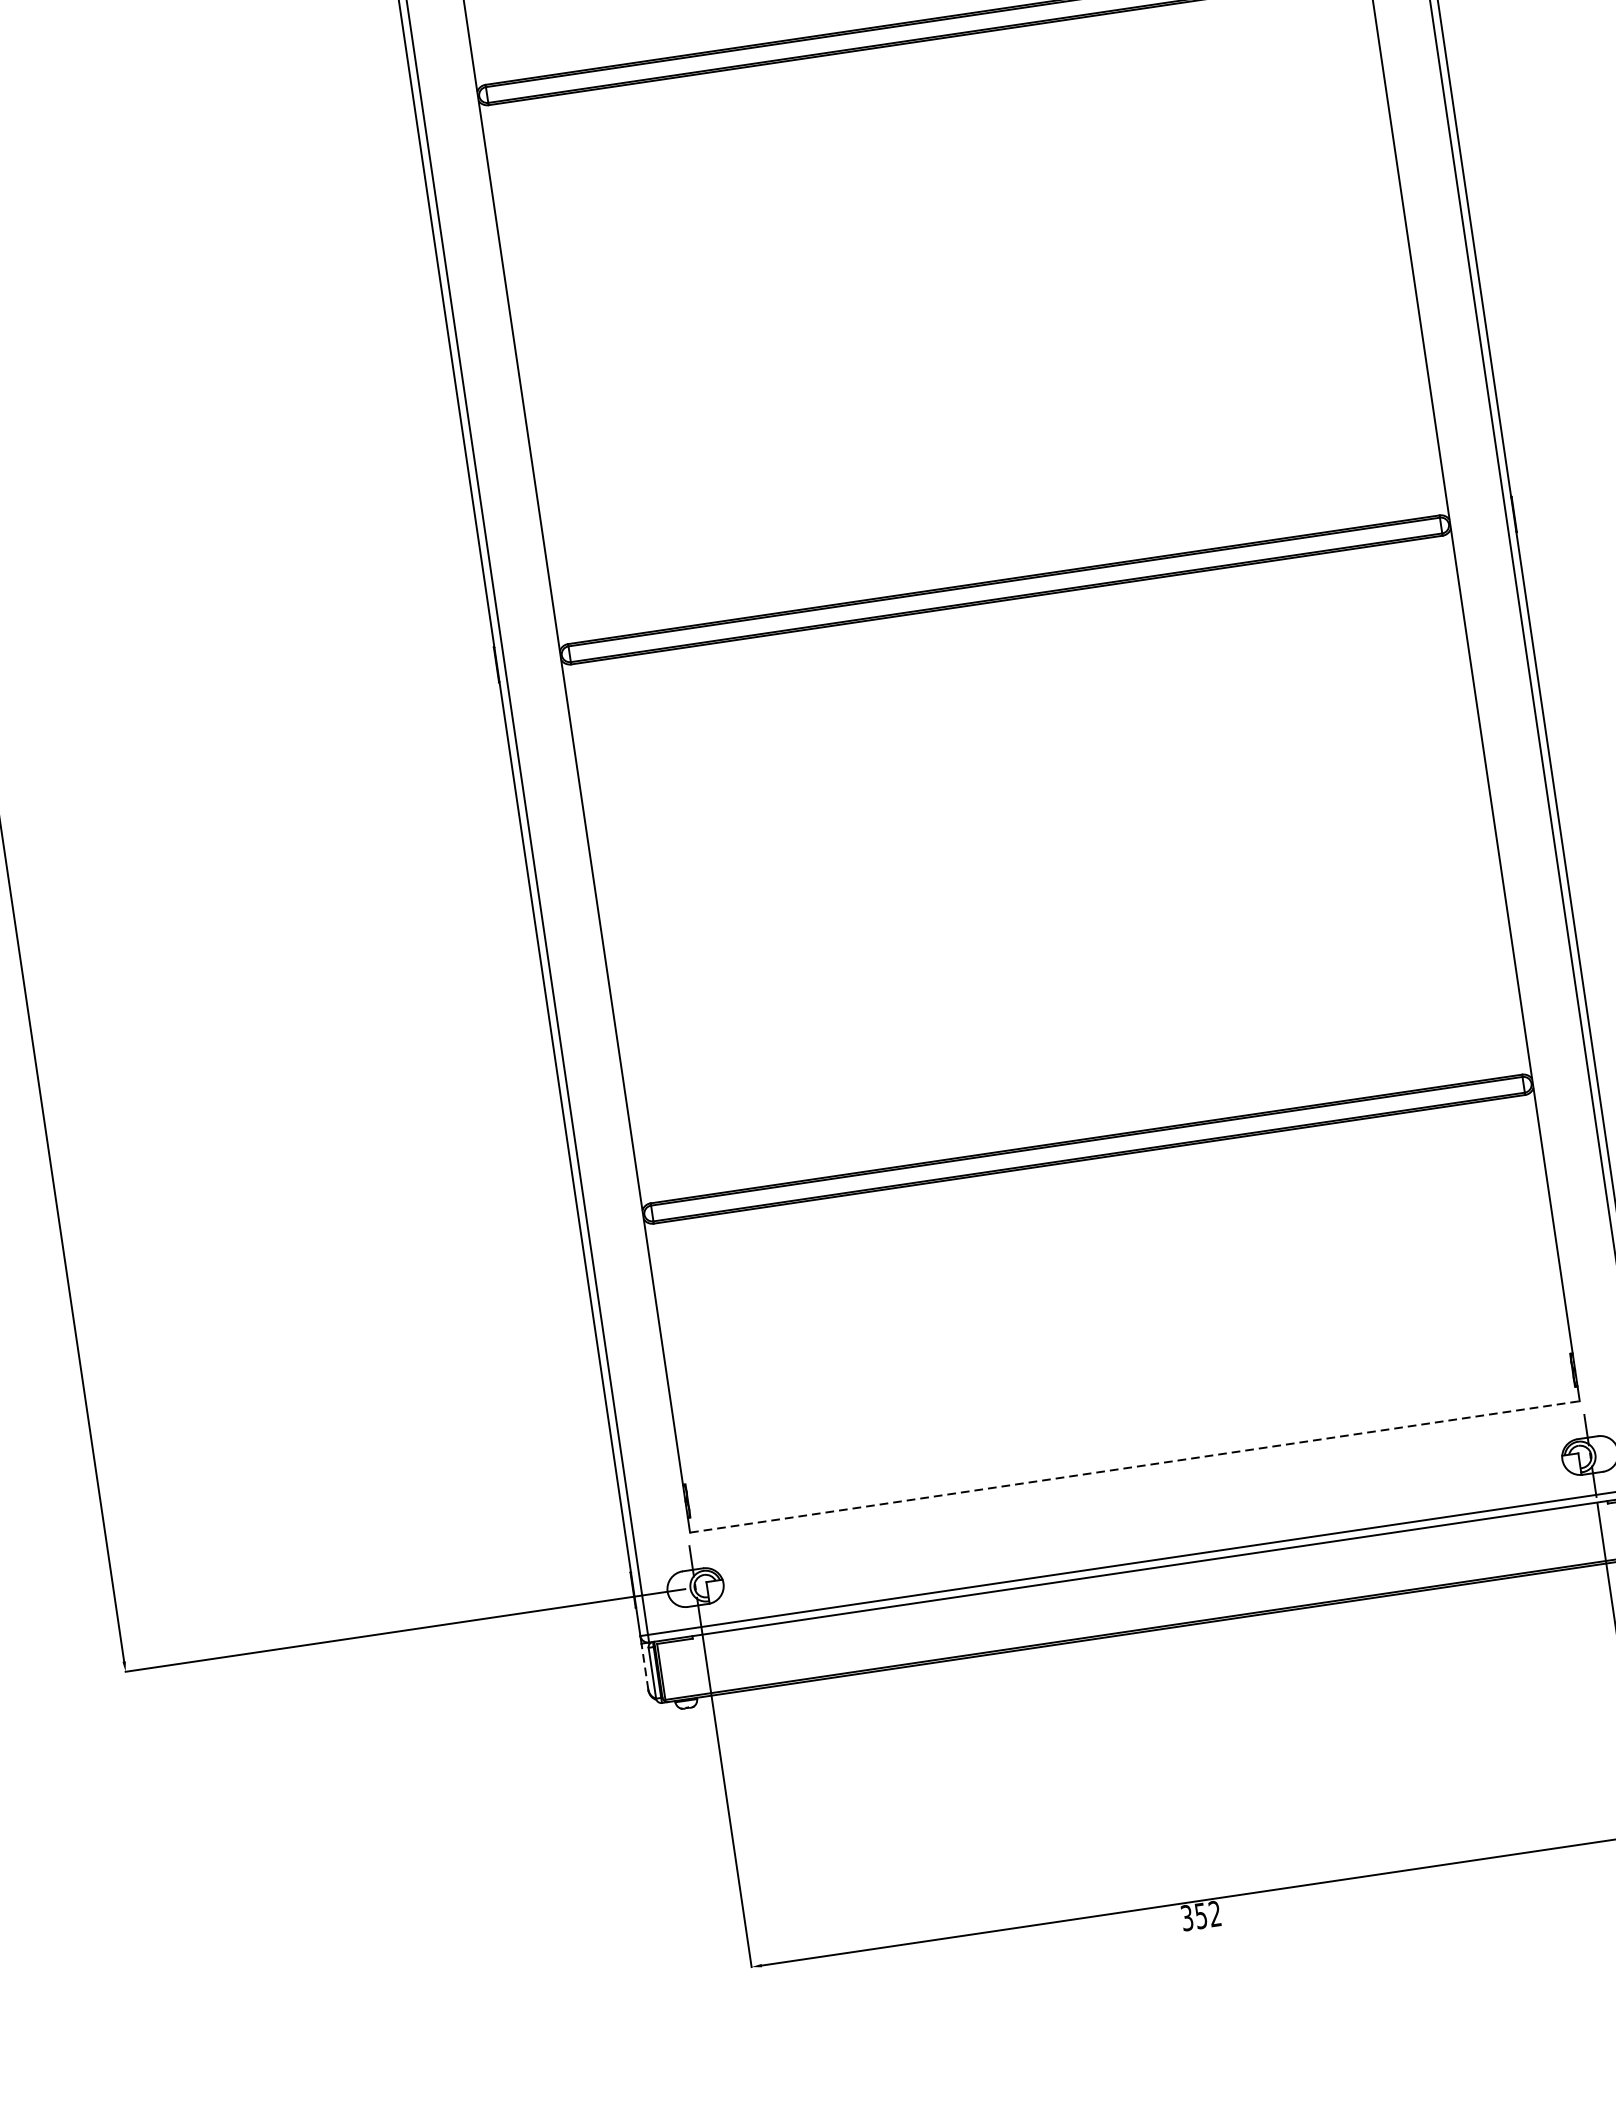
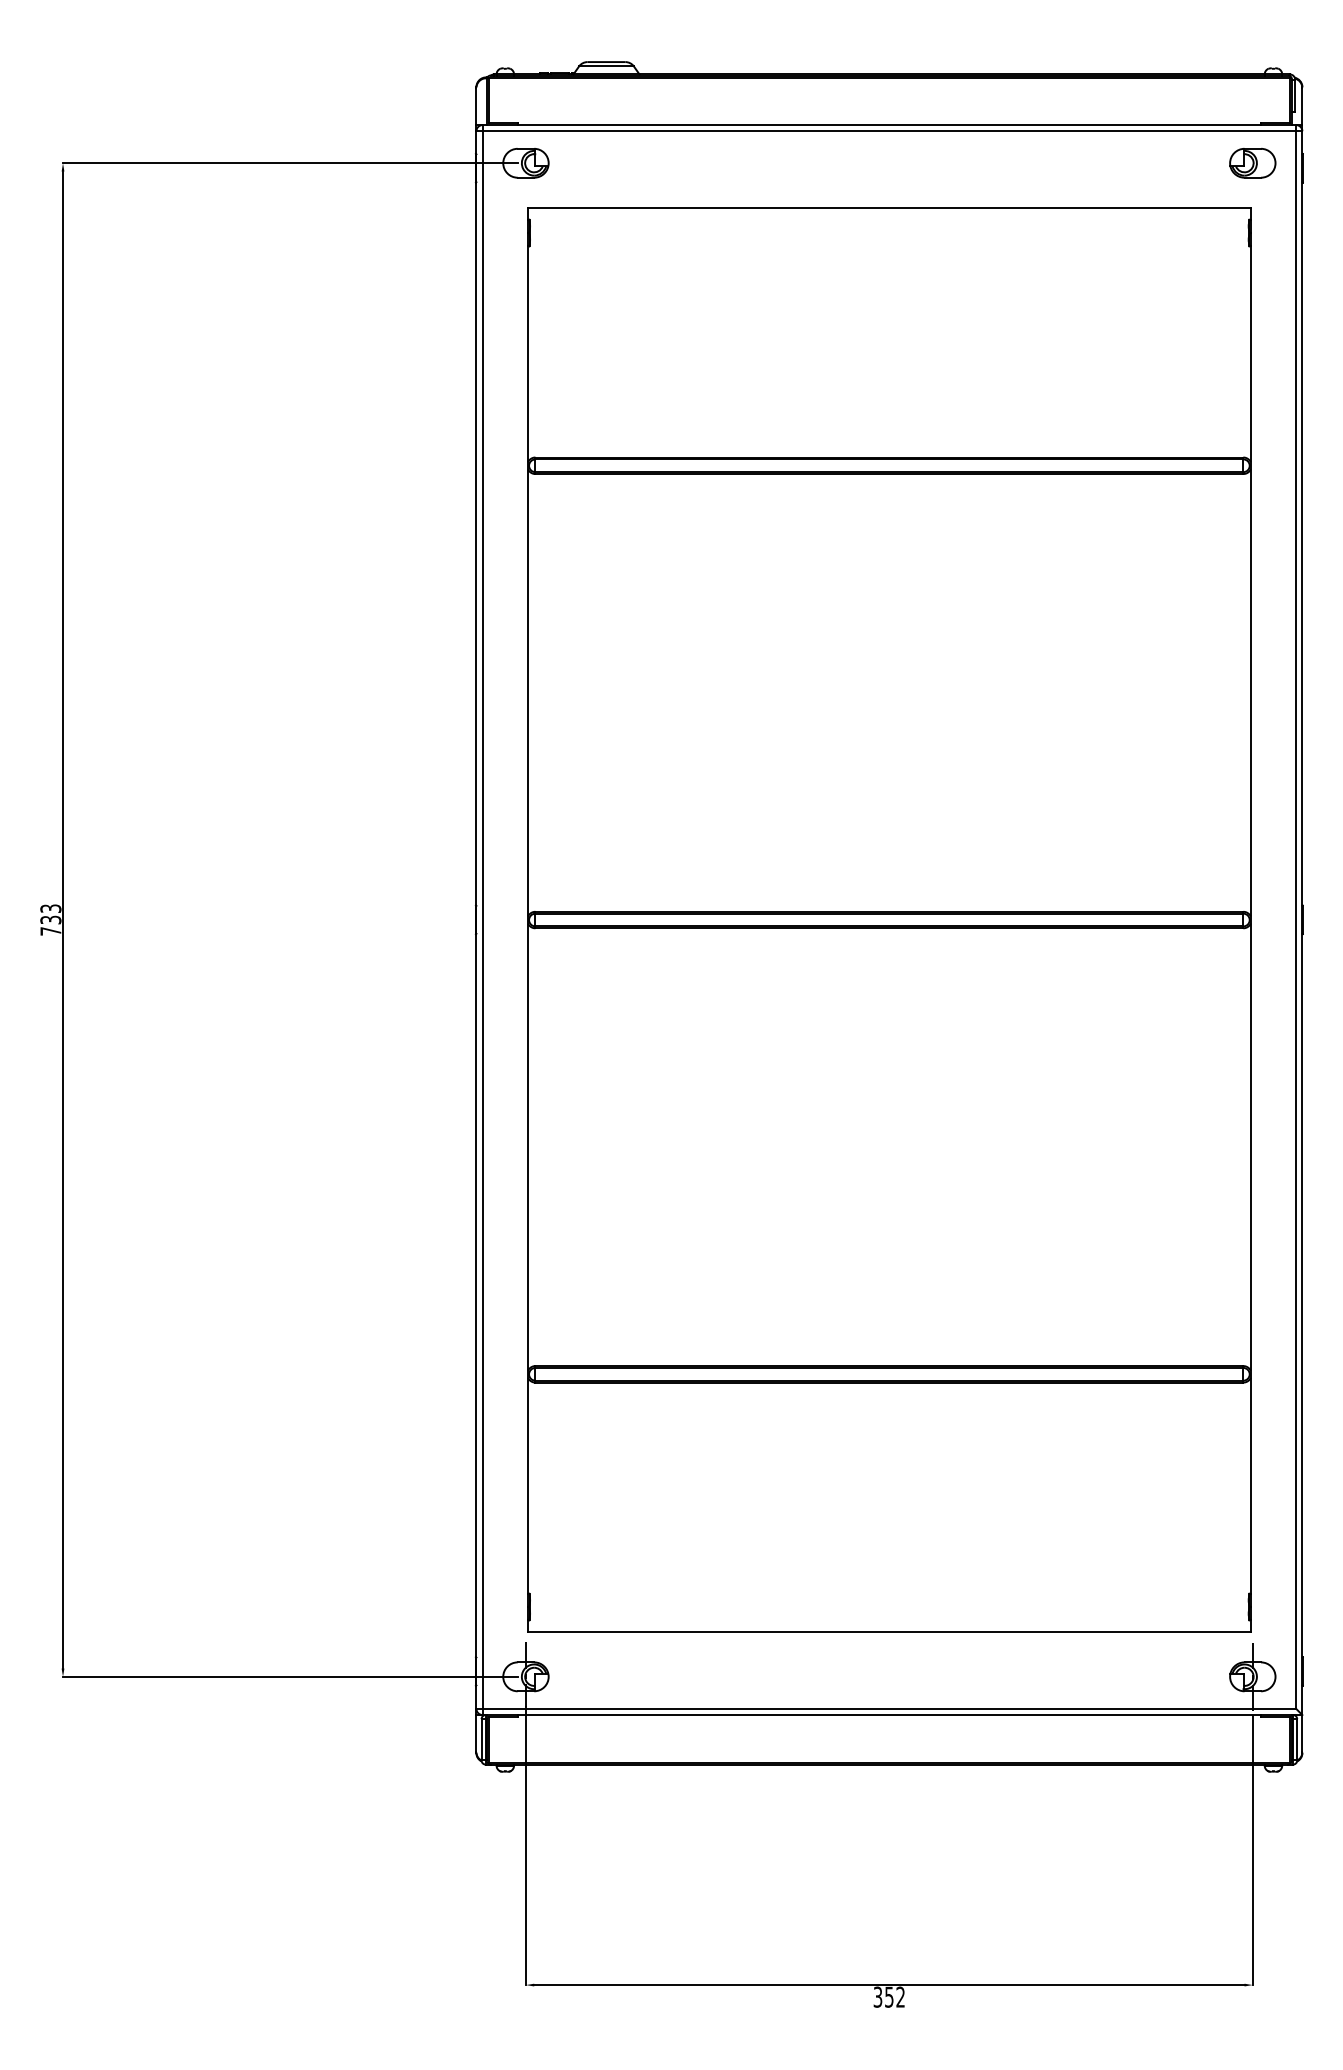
line: (1135, 1466) -> (889, 1632), dashed -> solid
line: (644, 1666) -> (476, 1733), dashed -> solid

